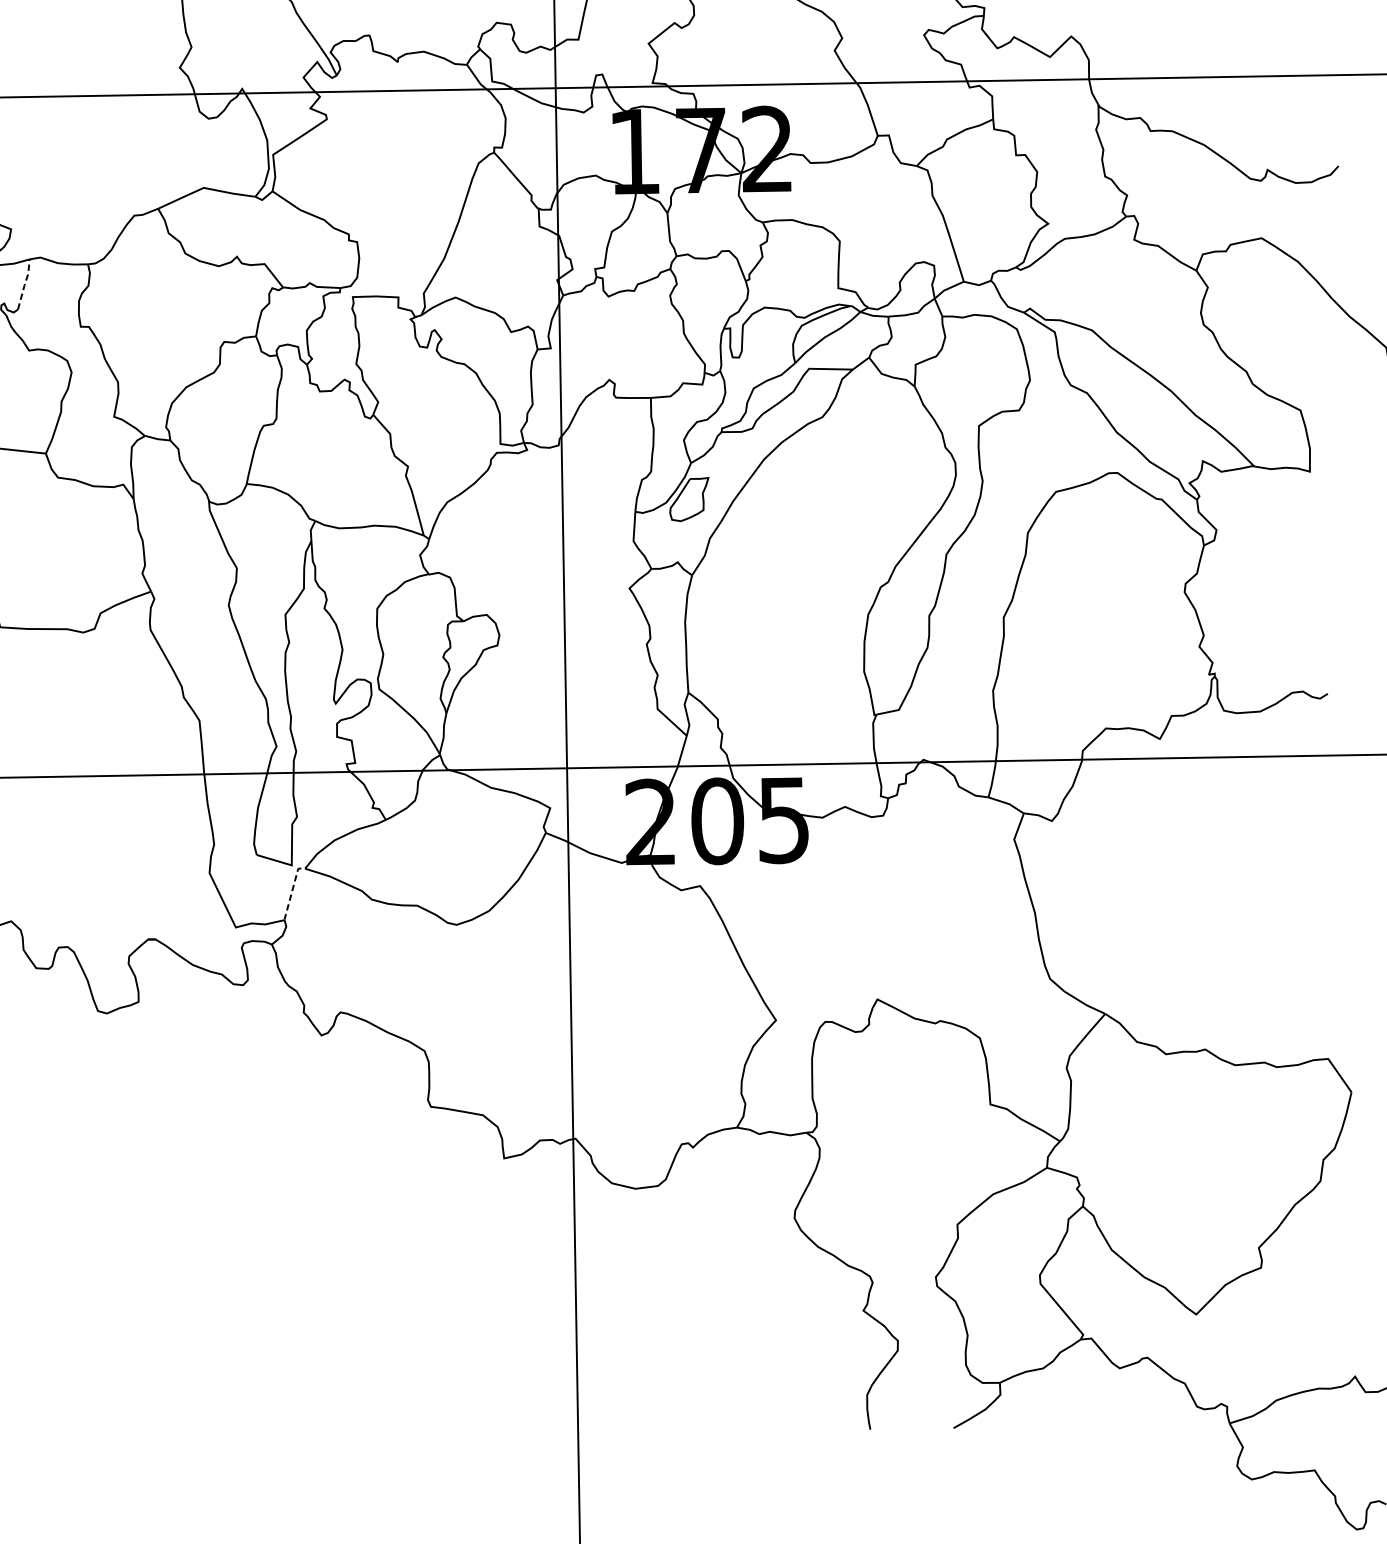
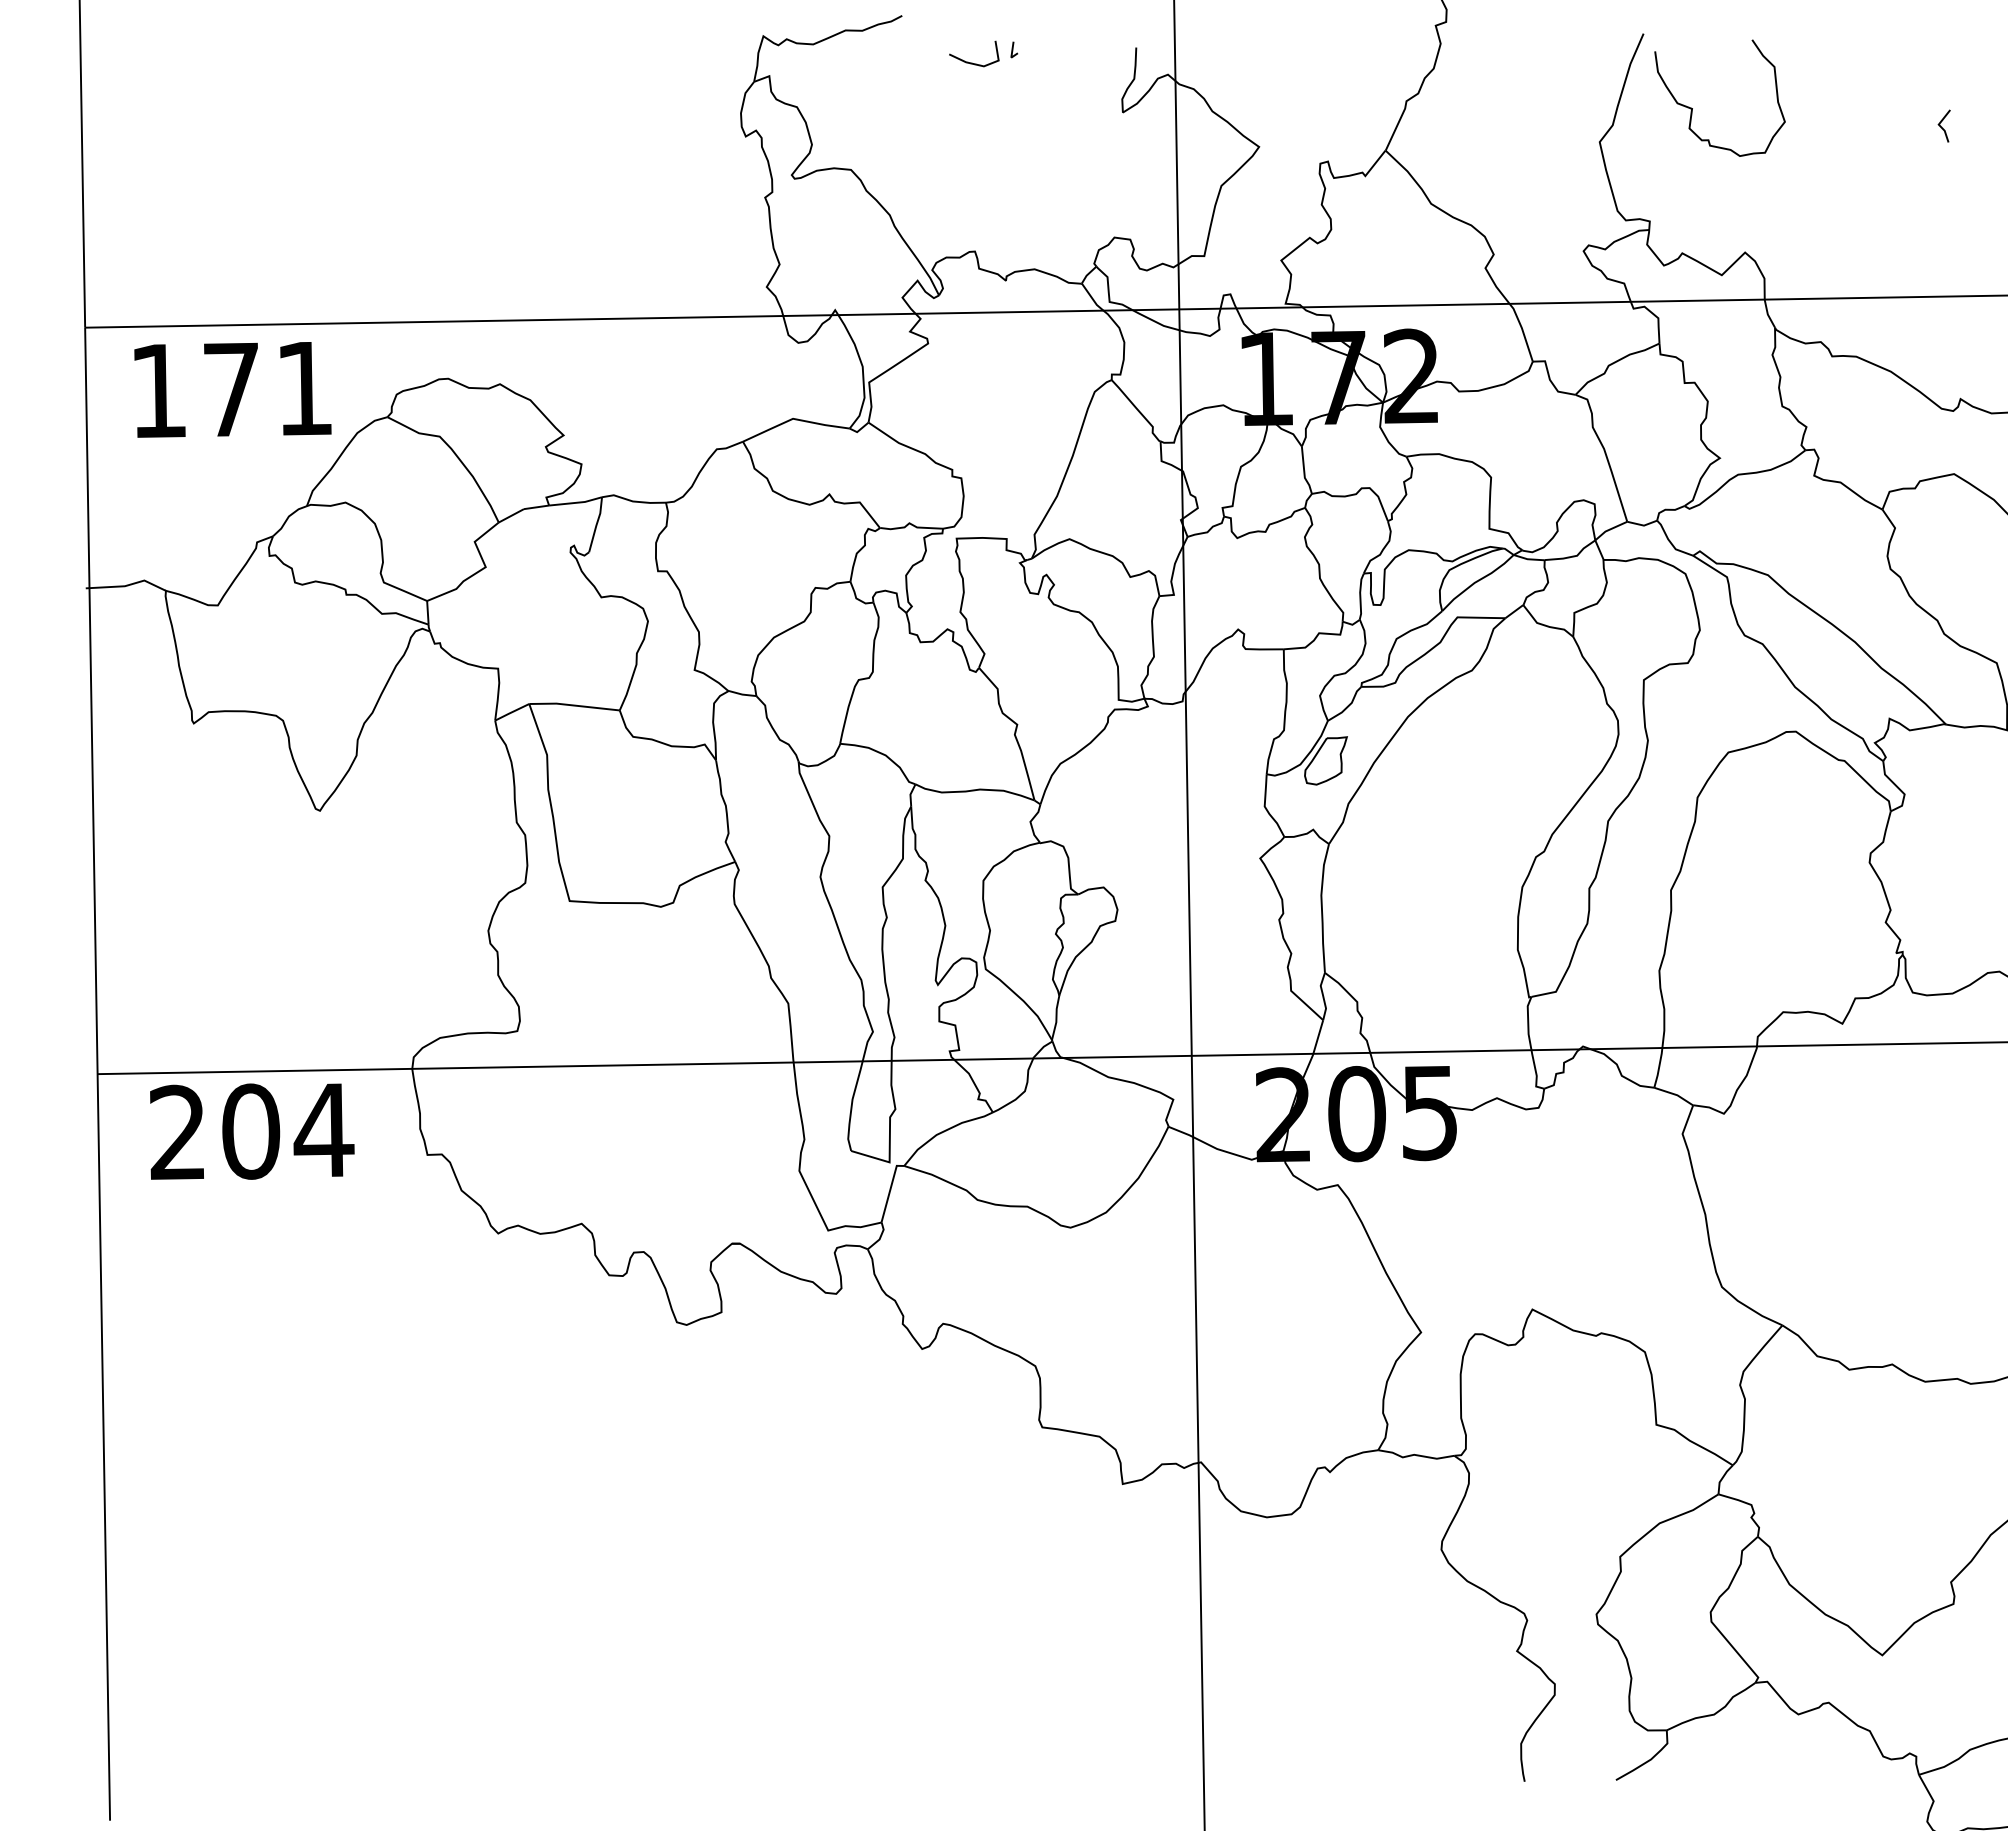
line: (24, 283) -> (596, 523), dashed -> solid
line: (292, 890) -> (890, 1190), dashed -> solid

